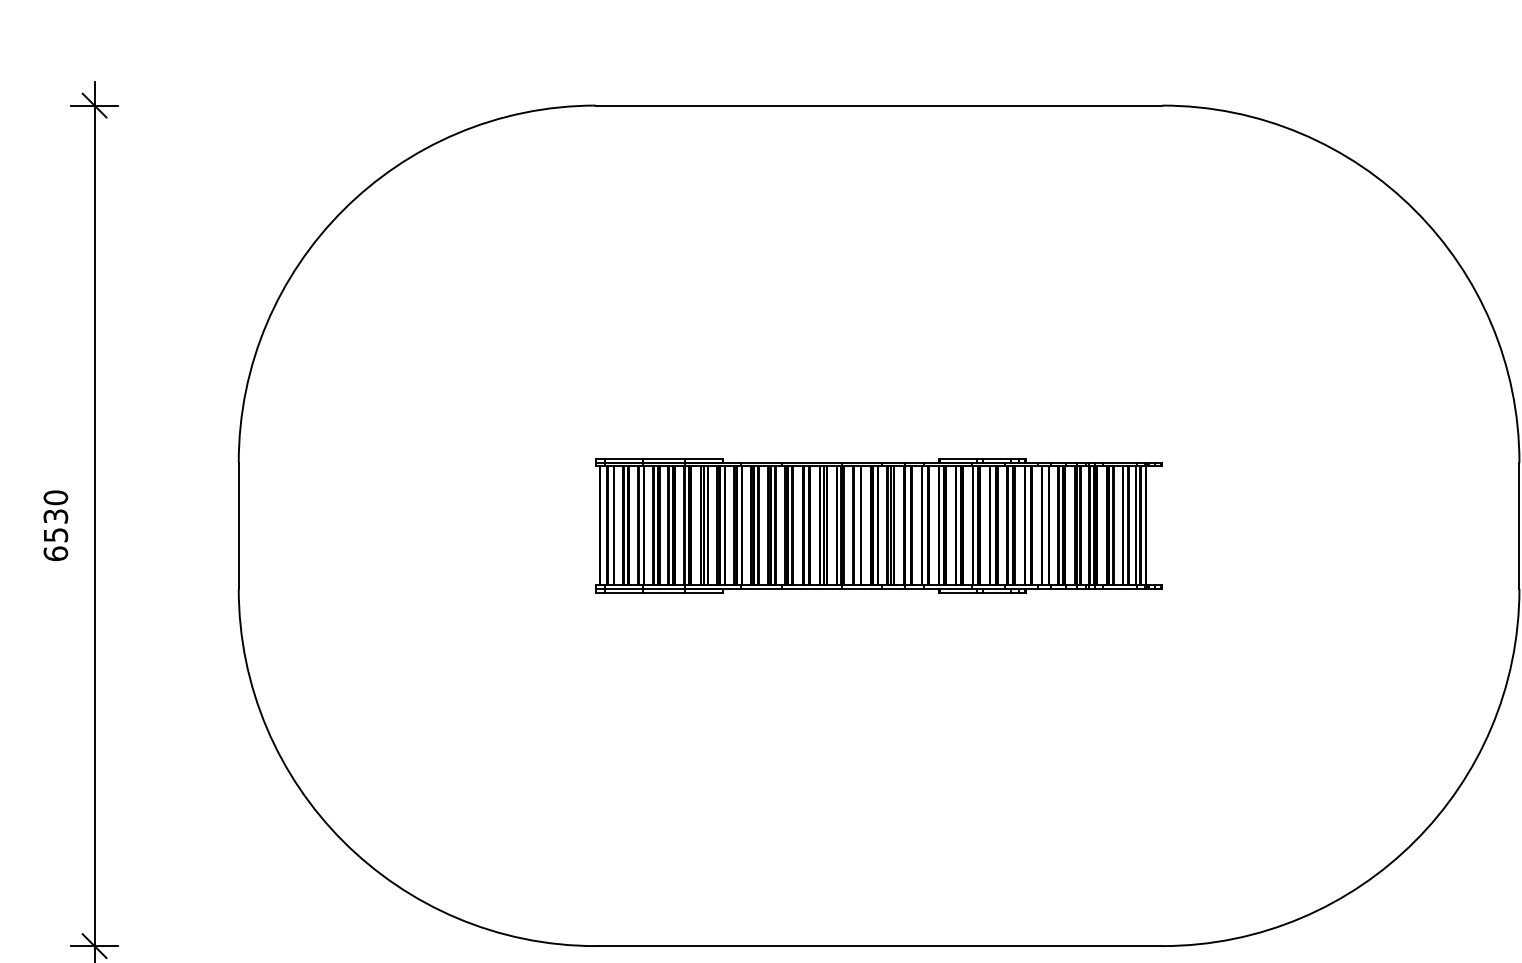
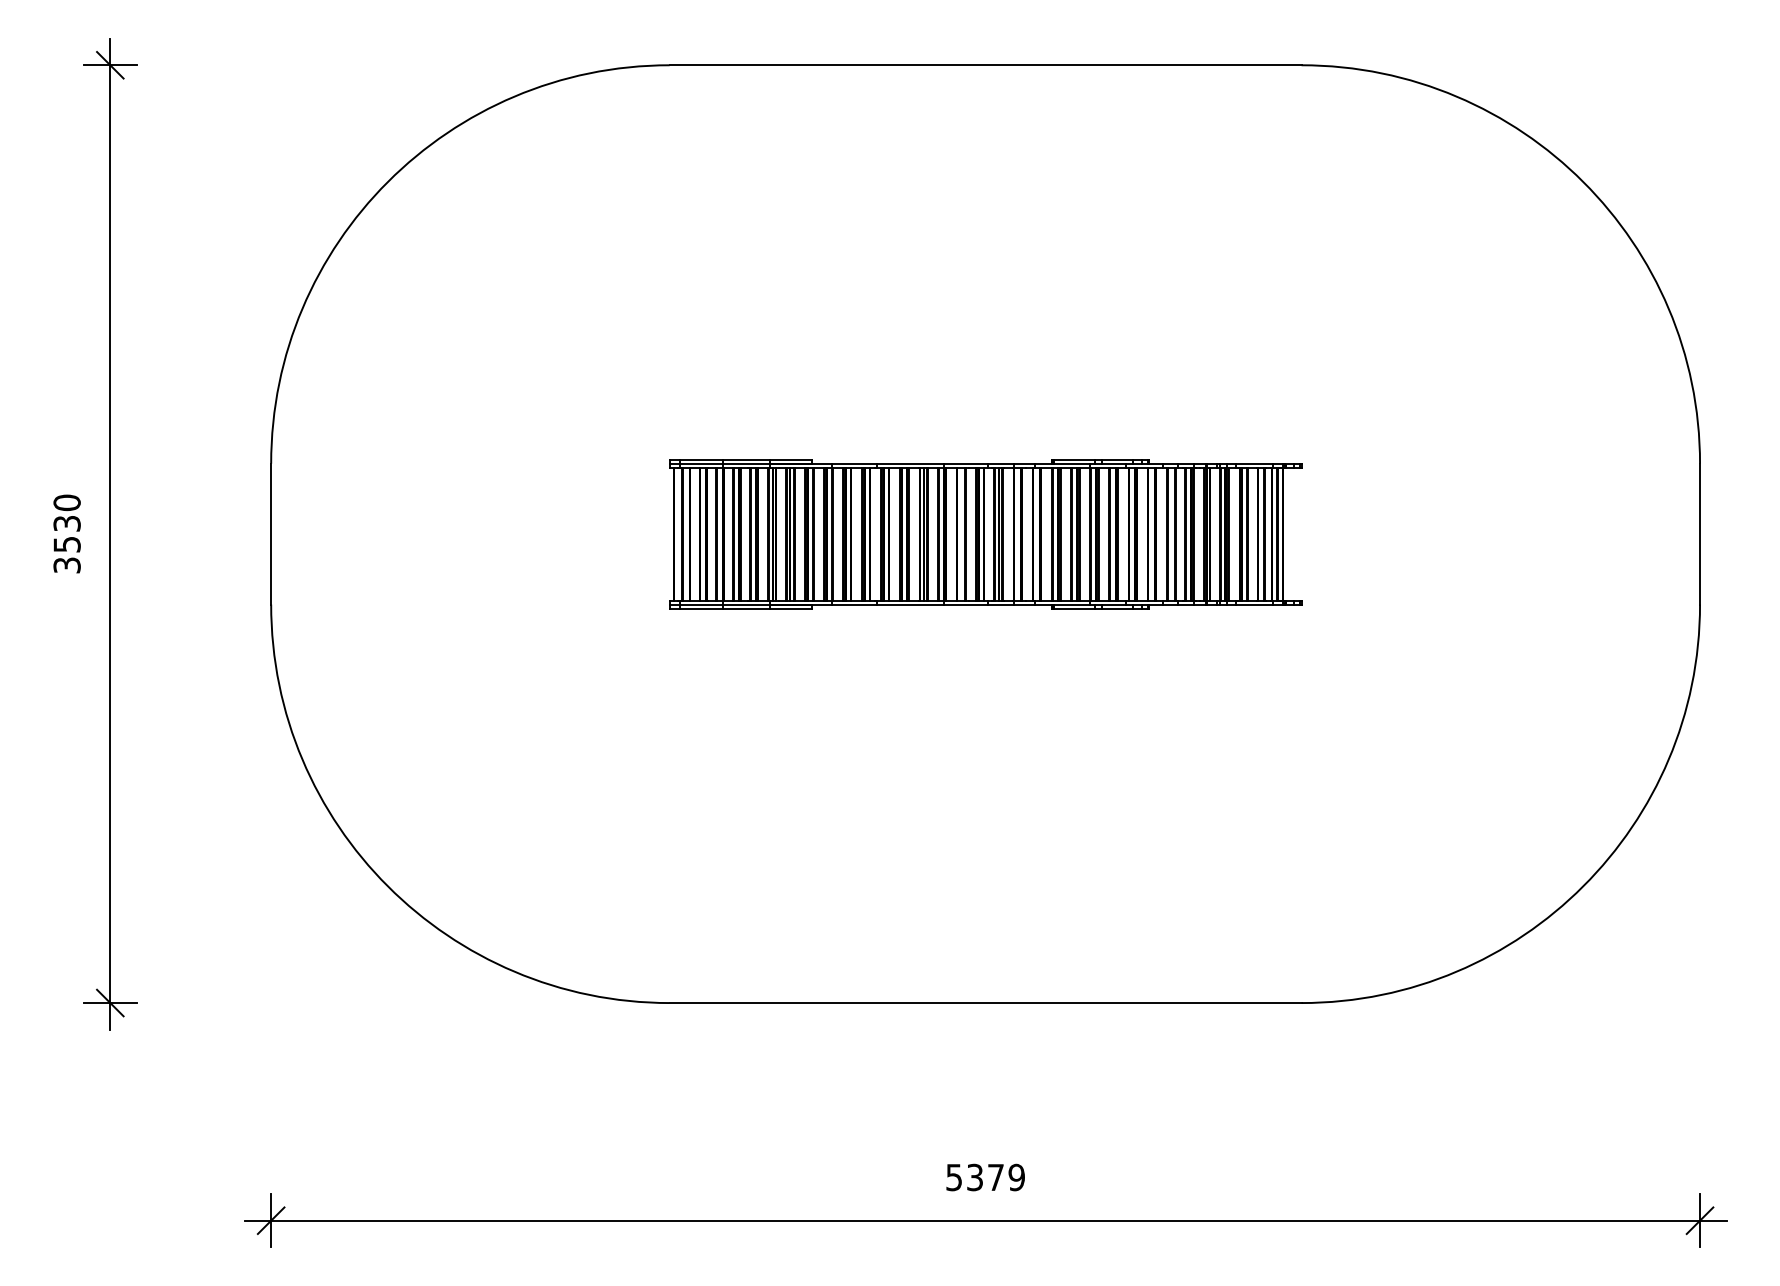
text: (55, 553) -> (66, 565), 6530 -> 3530

